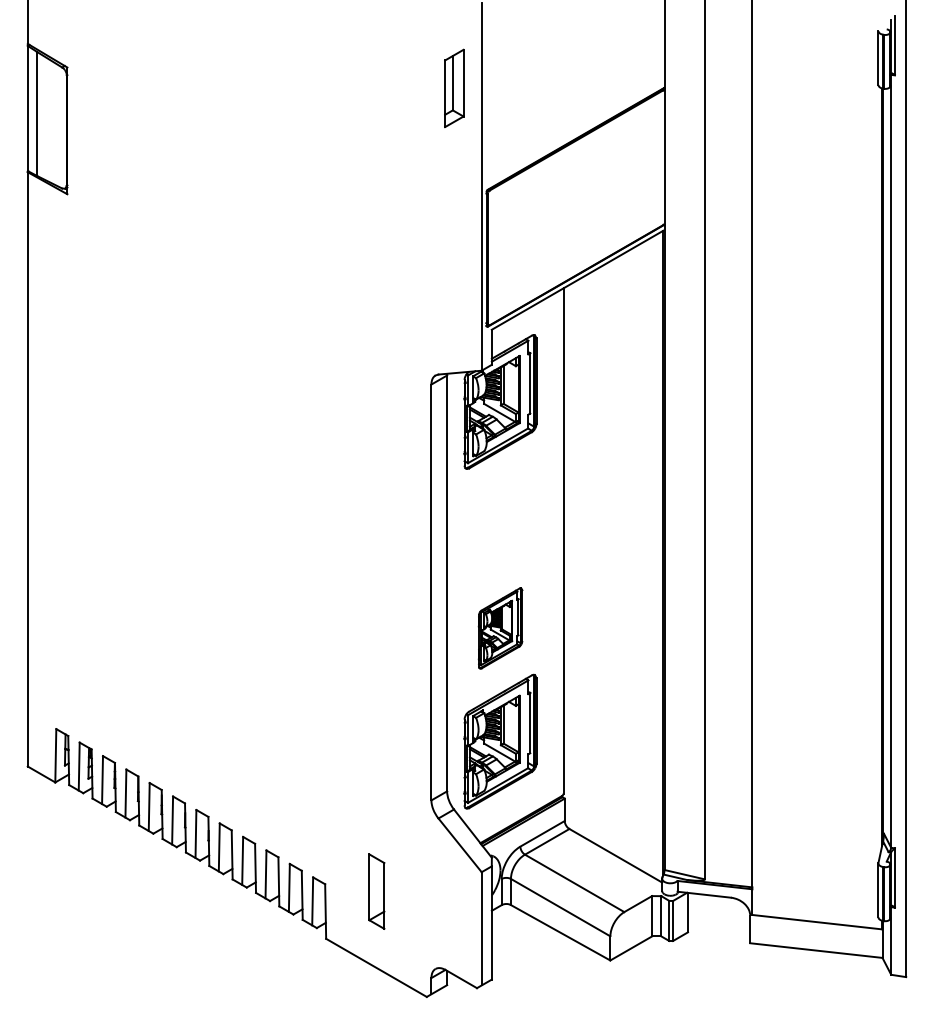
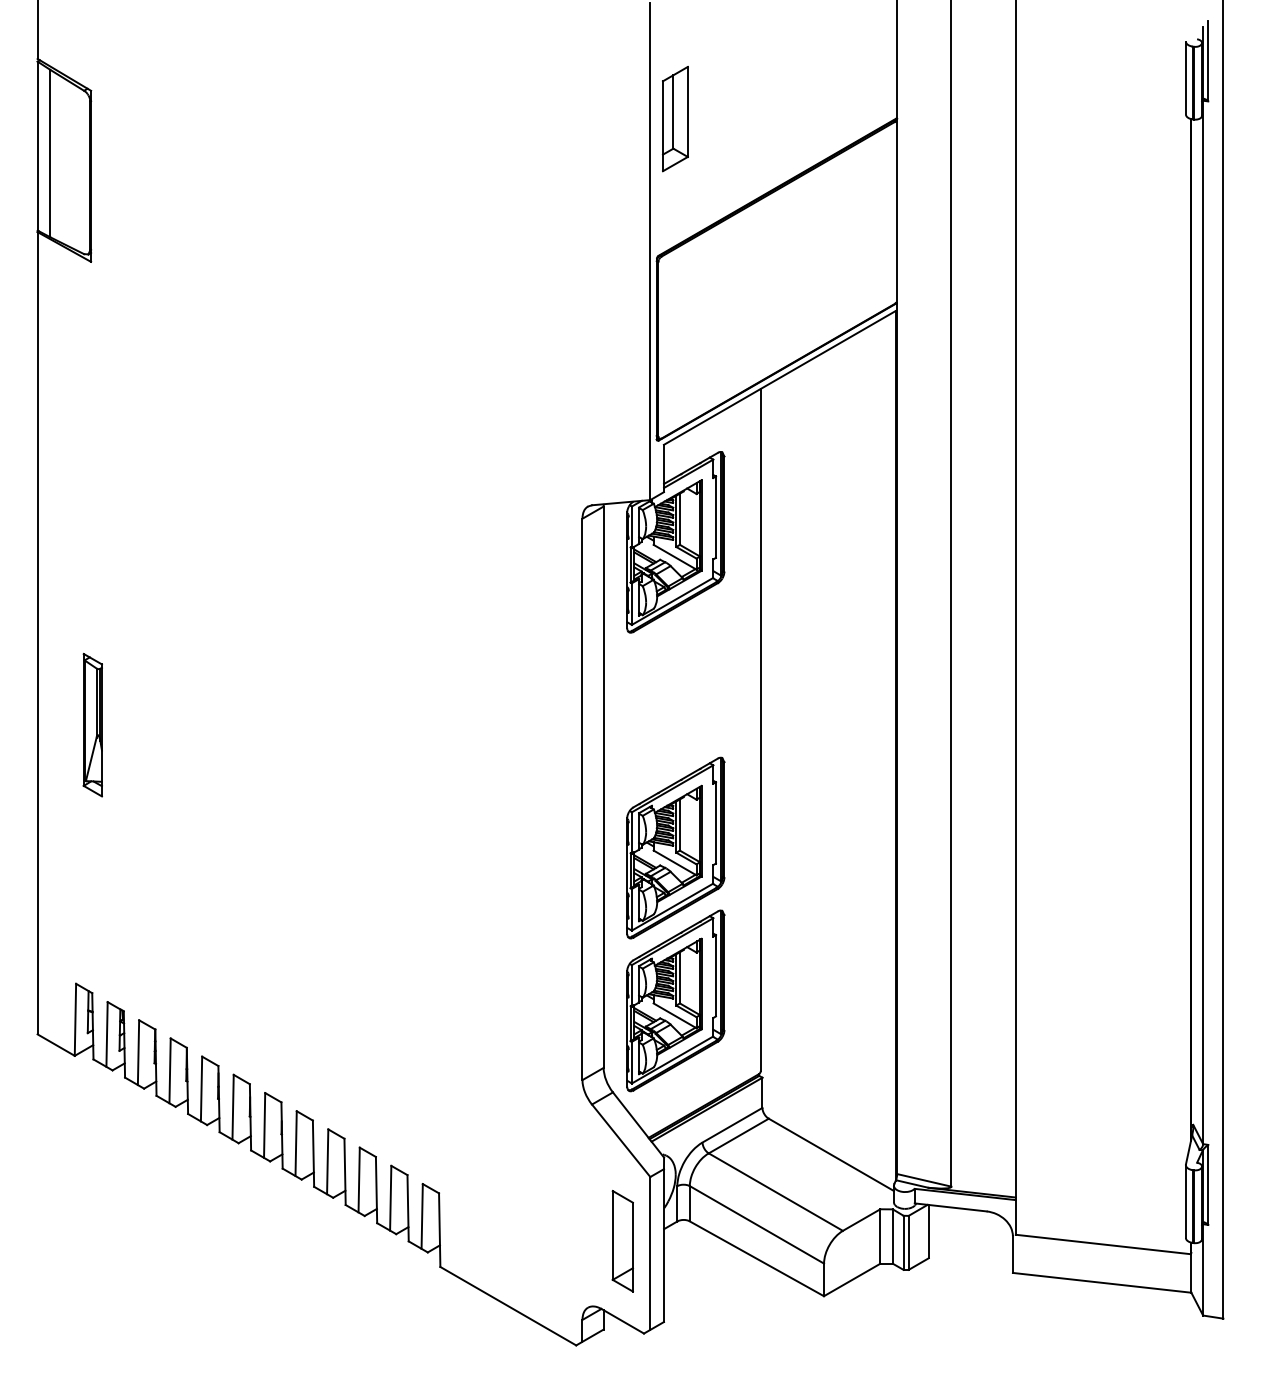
part: (454, 88) -> (675, 119), moved
part: (68, 536) -> (92, 724), added
part: (500, 628) -> (675, 847), size x1.67
part: (376, 891) -> (622, 1241), moved

